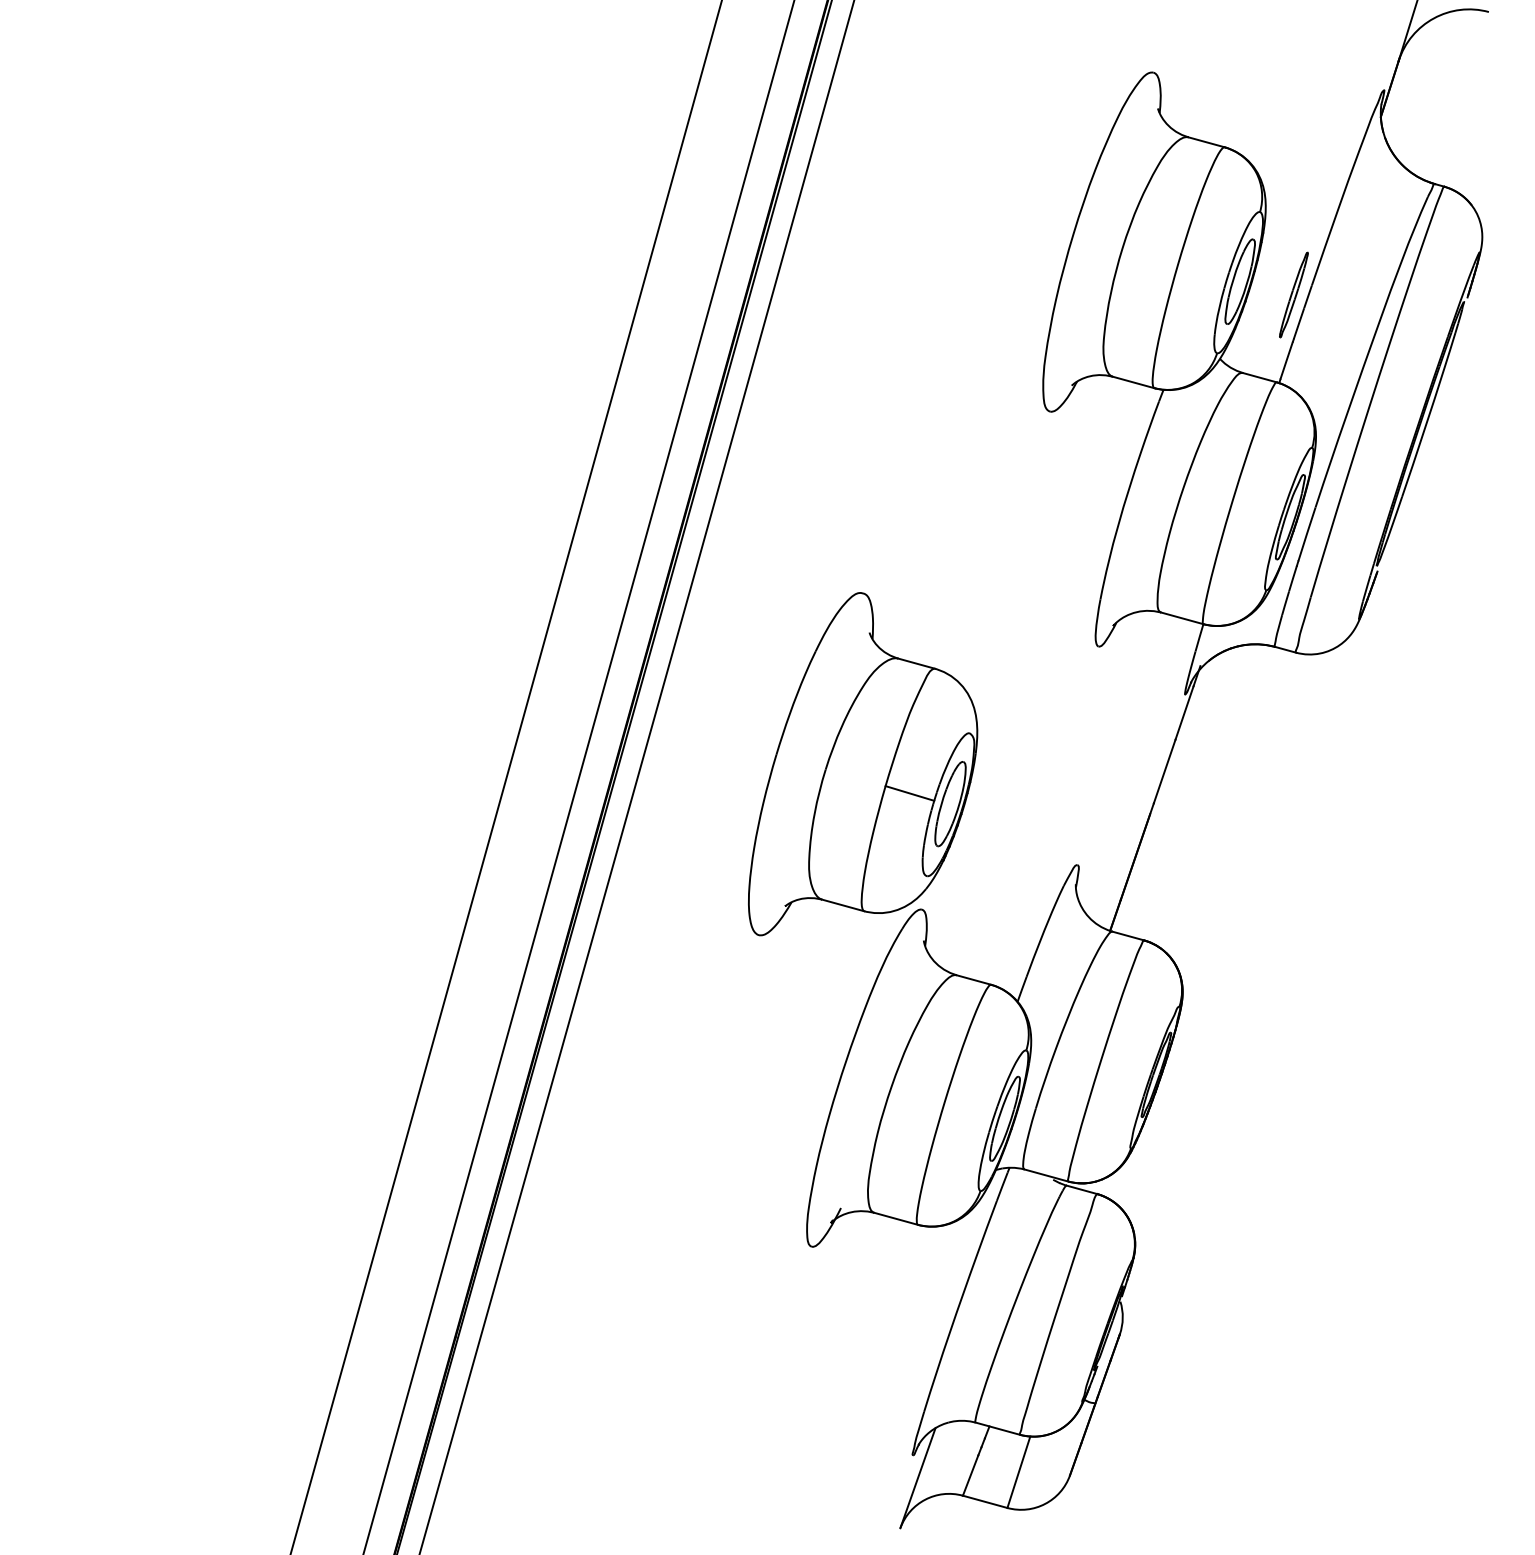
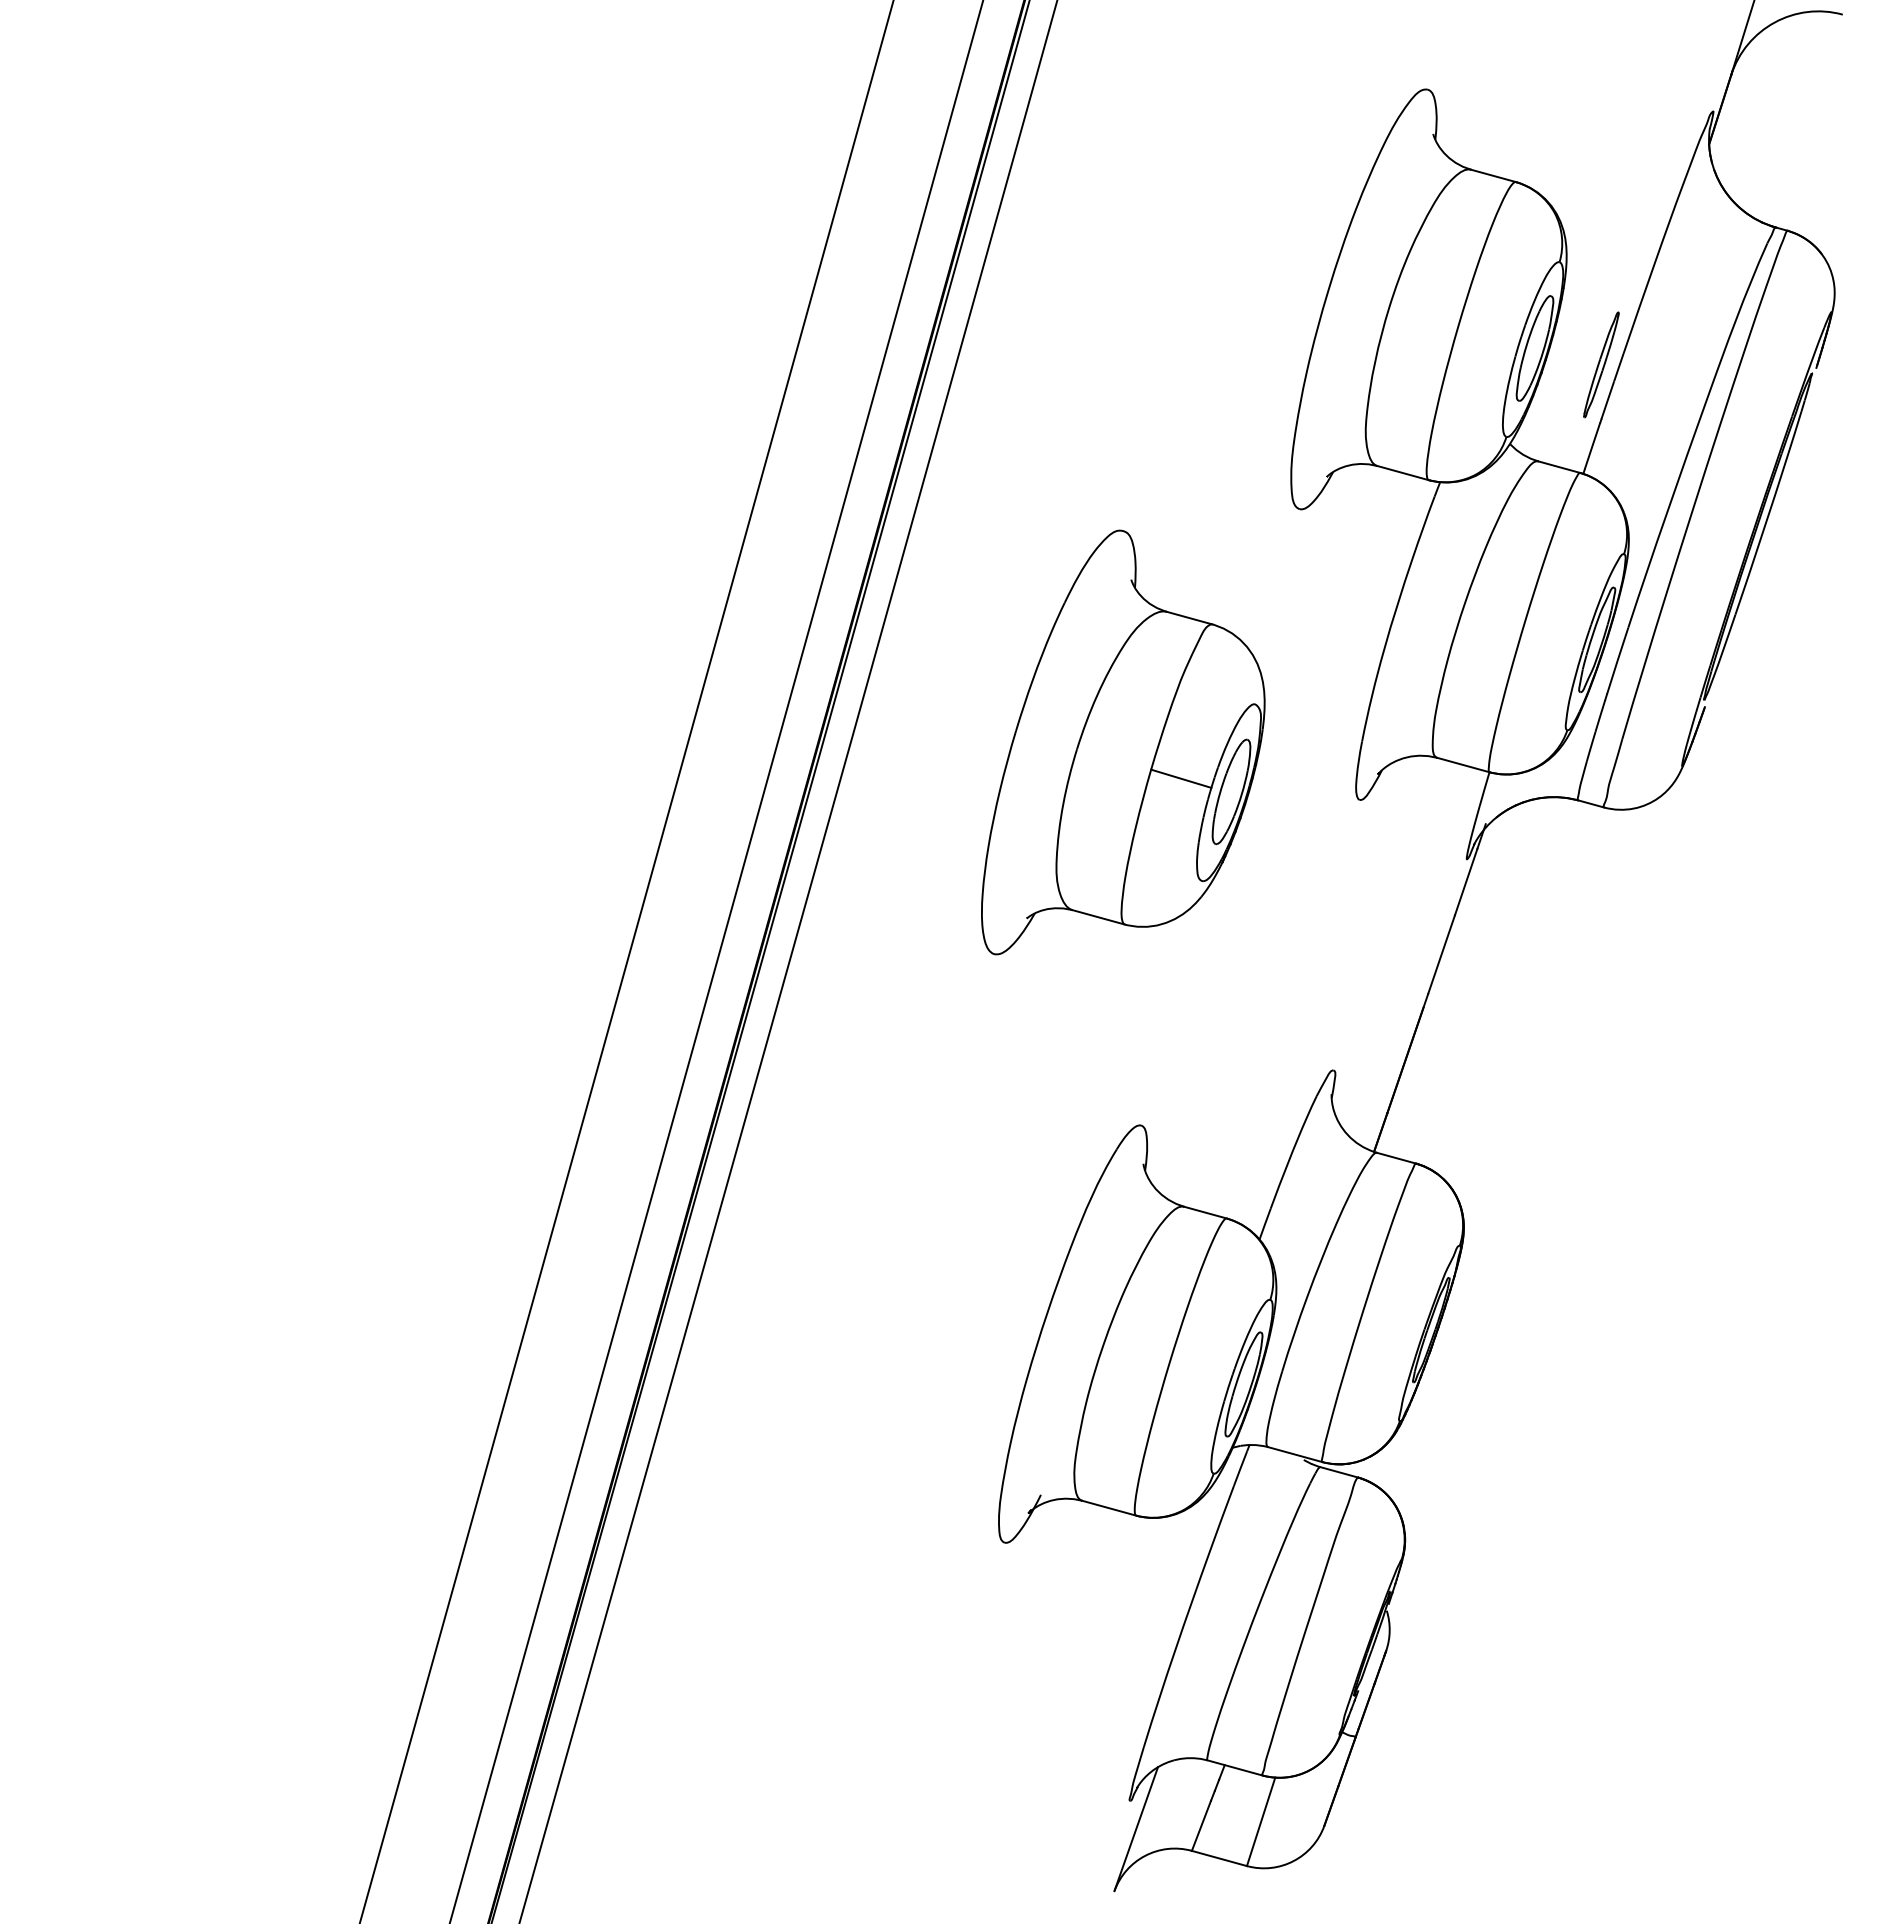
part: (863, 764) -> (1123, 742), moved

